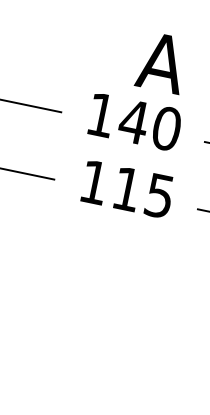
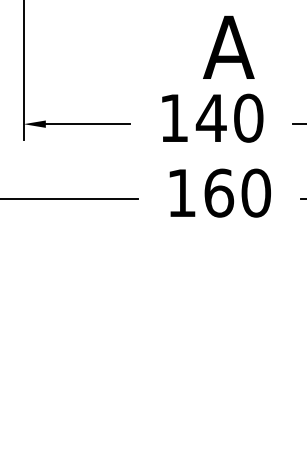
text: (143, 192) -> (237, 192), 115 -> 160

